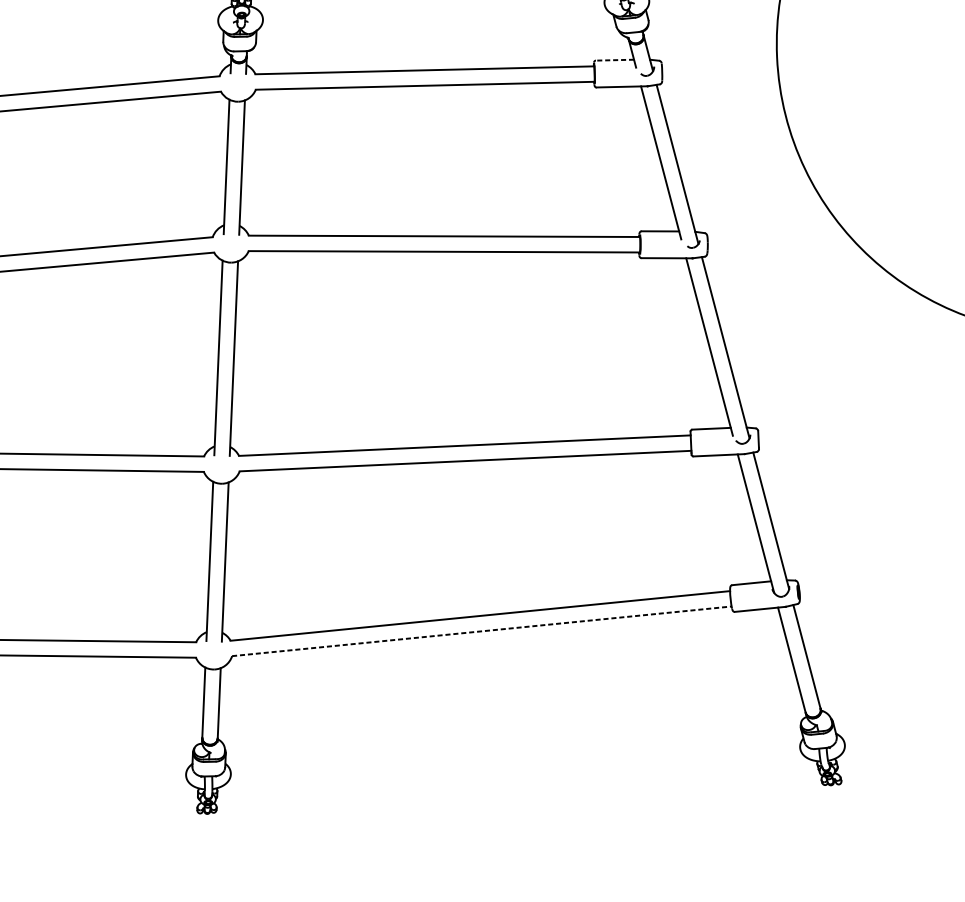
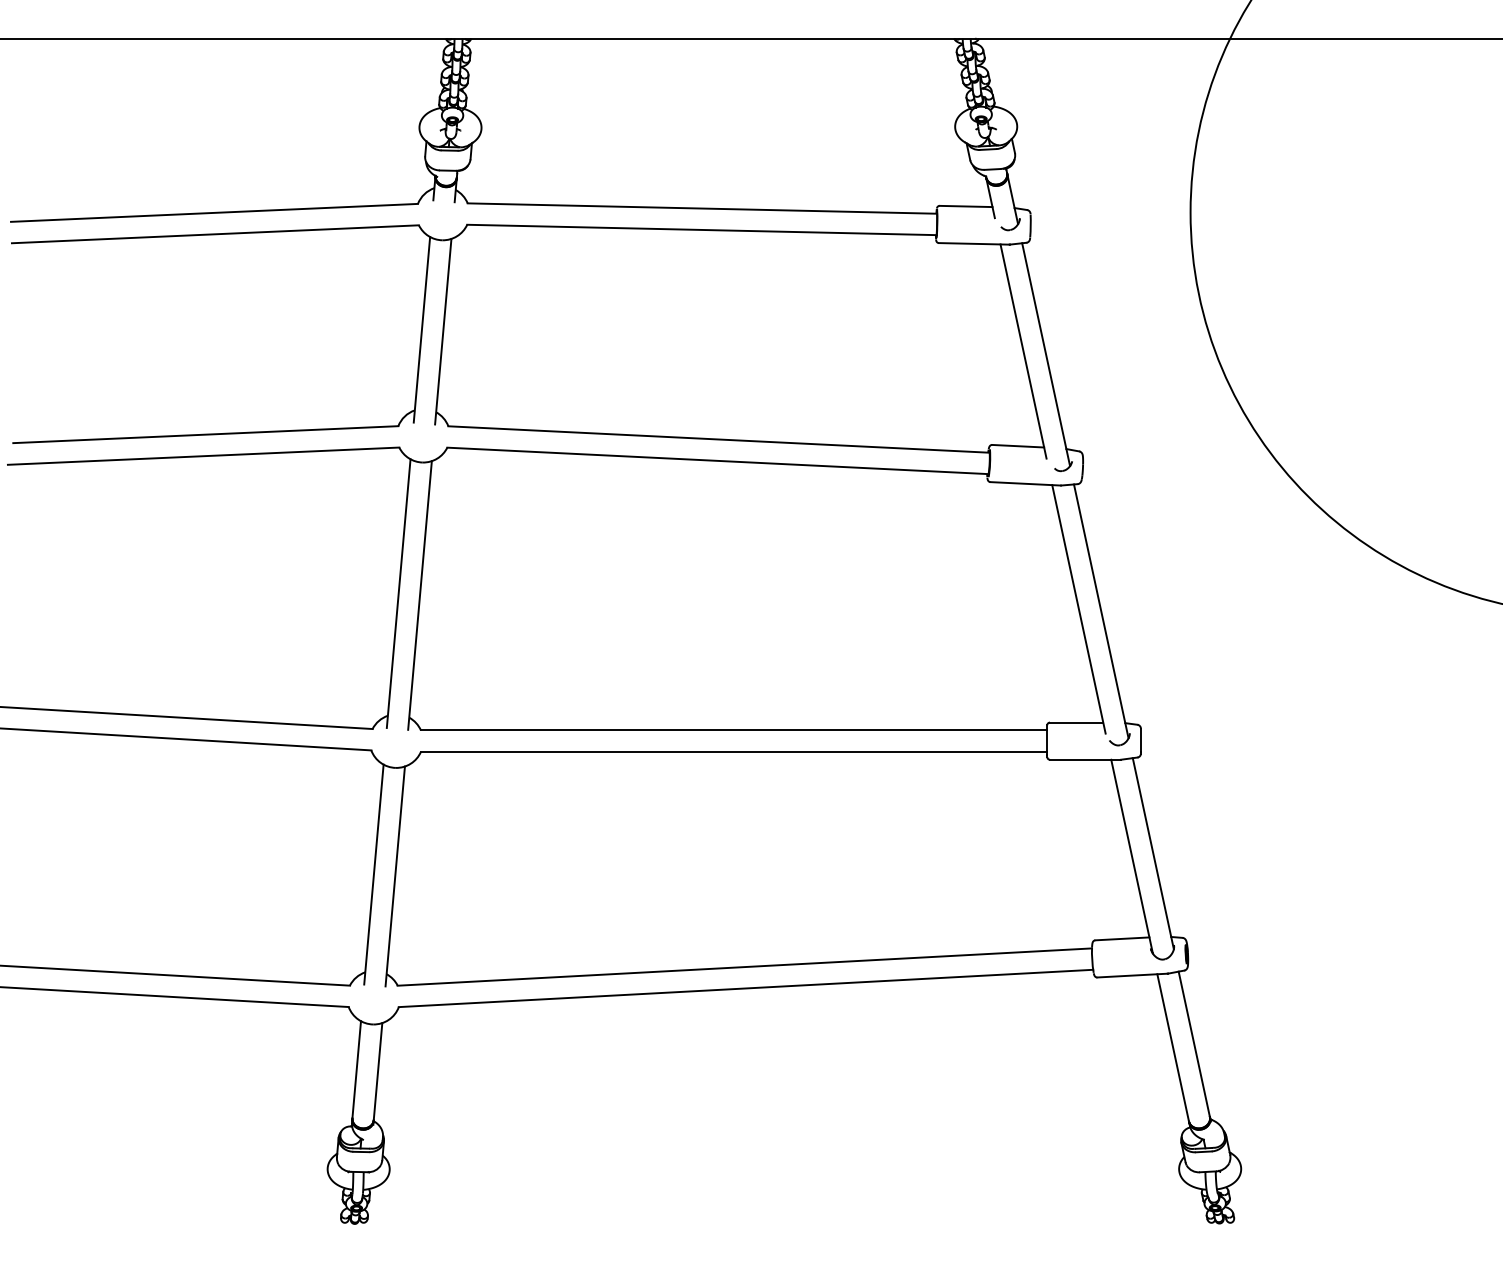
line: (614, 60) -> (965, 206), dashed -> solid
line: (481, 631) -> (745, 988), dashed -> solid

